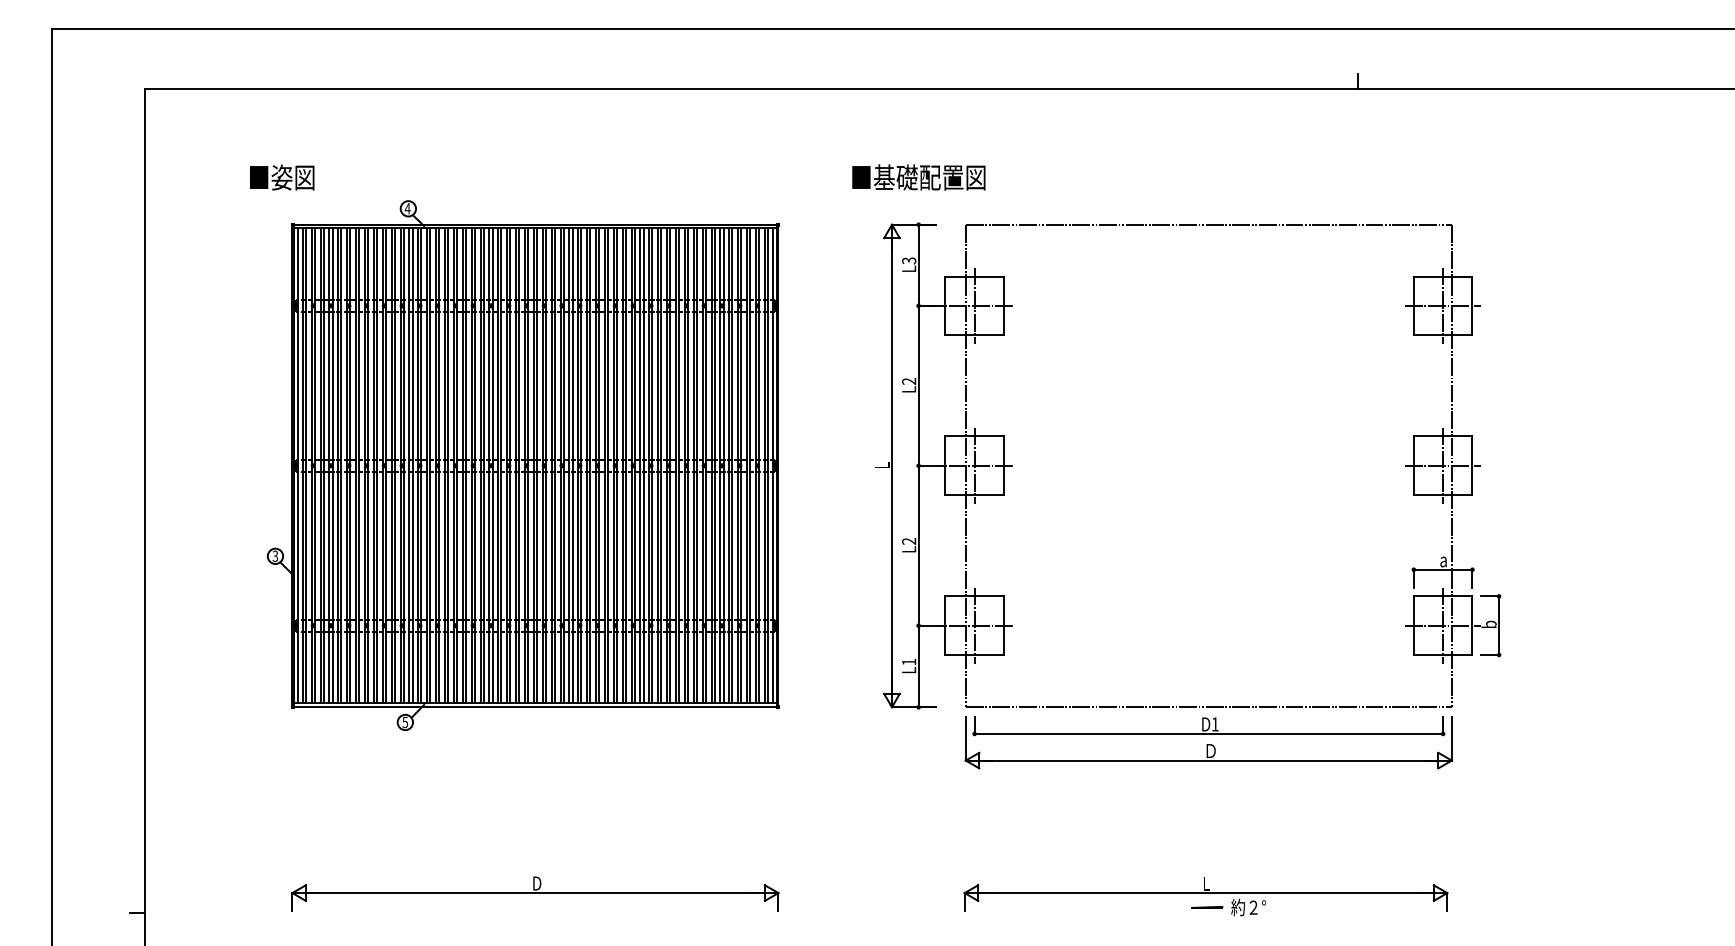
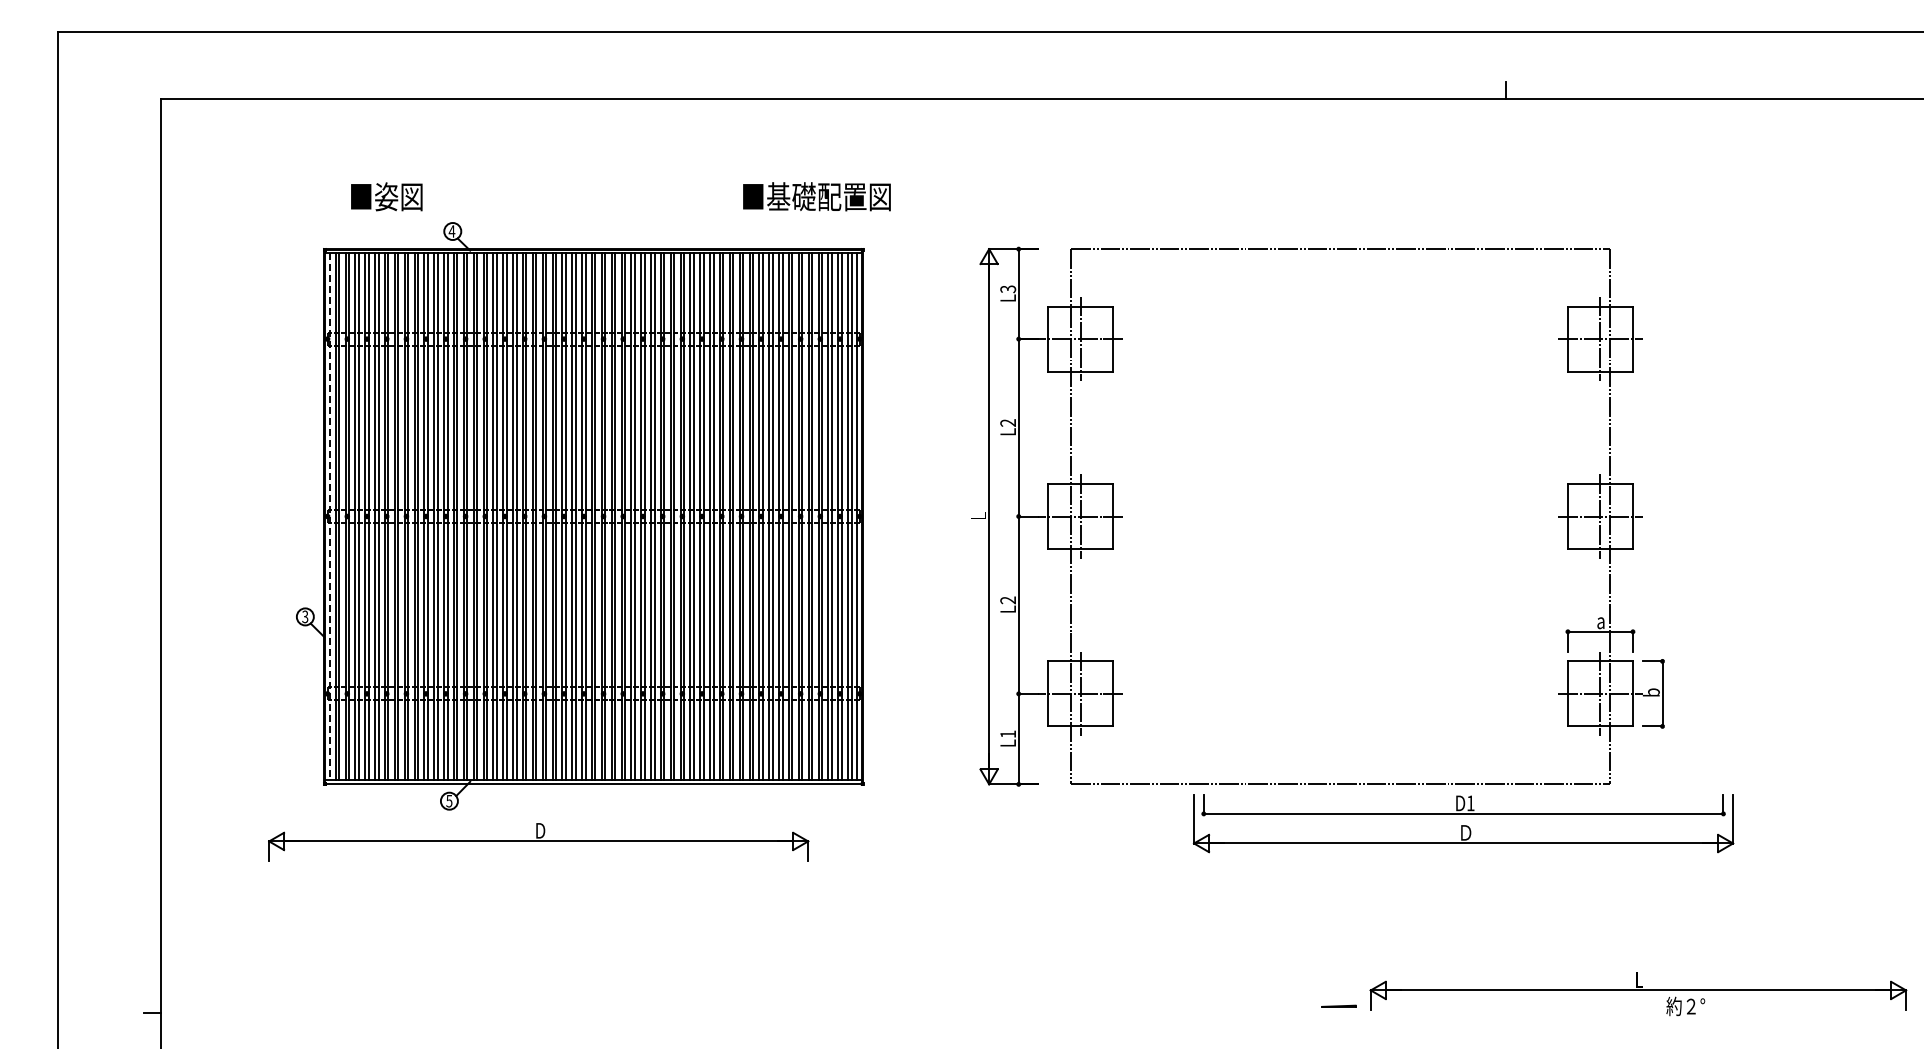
text: (281, 177) -> (386, 196), moved
text: (918, 177) -> (816, 196), moved
line: (298, 465) -> (330, 516), solid -> dashed
part: (1208, 742) -> (1463, 823), moved
part: (535, 894) -> (538, 842), moved
part: (1206, 896) -> (1638, 994), moved

